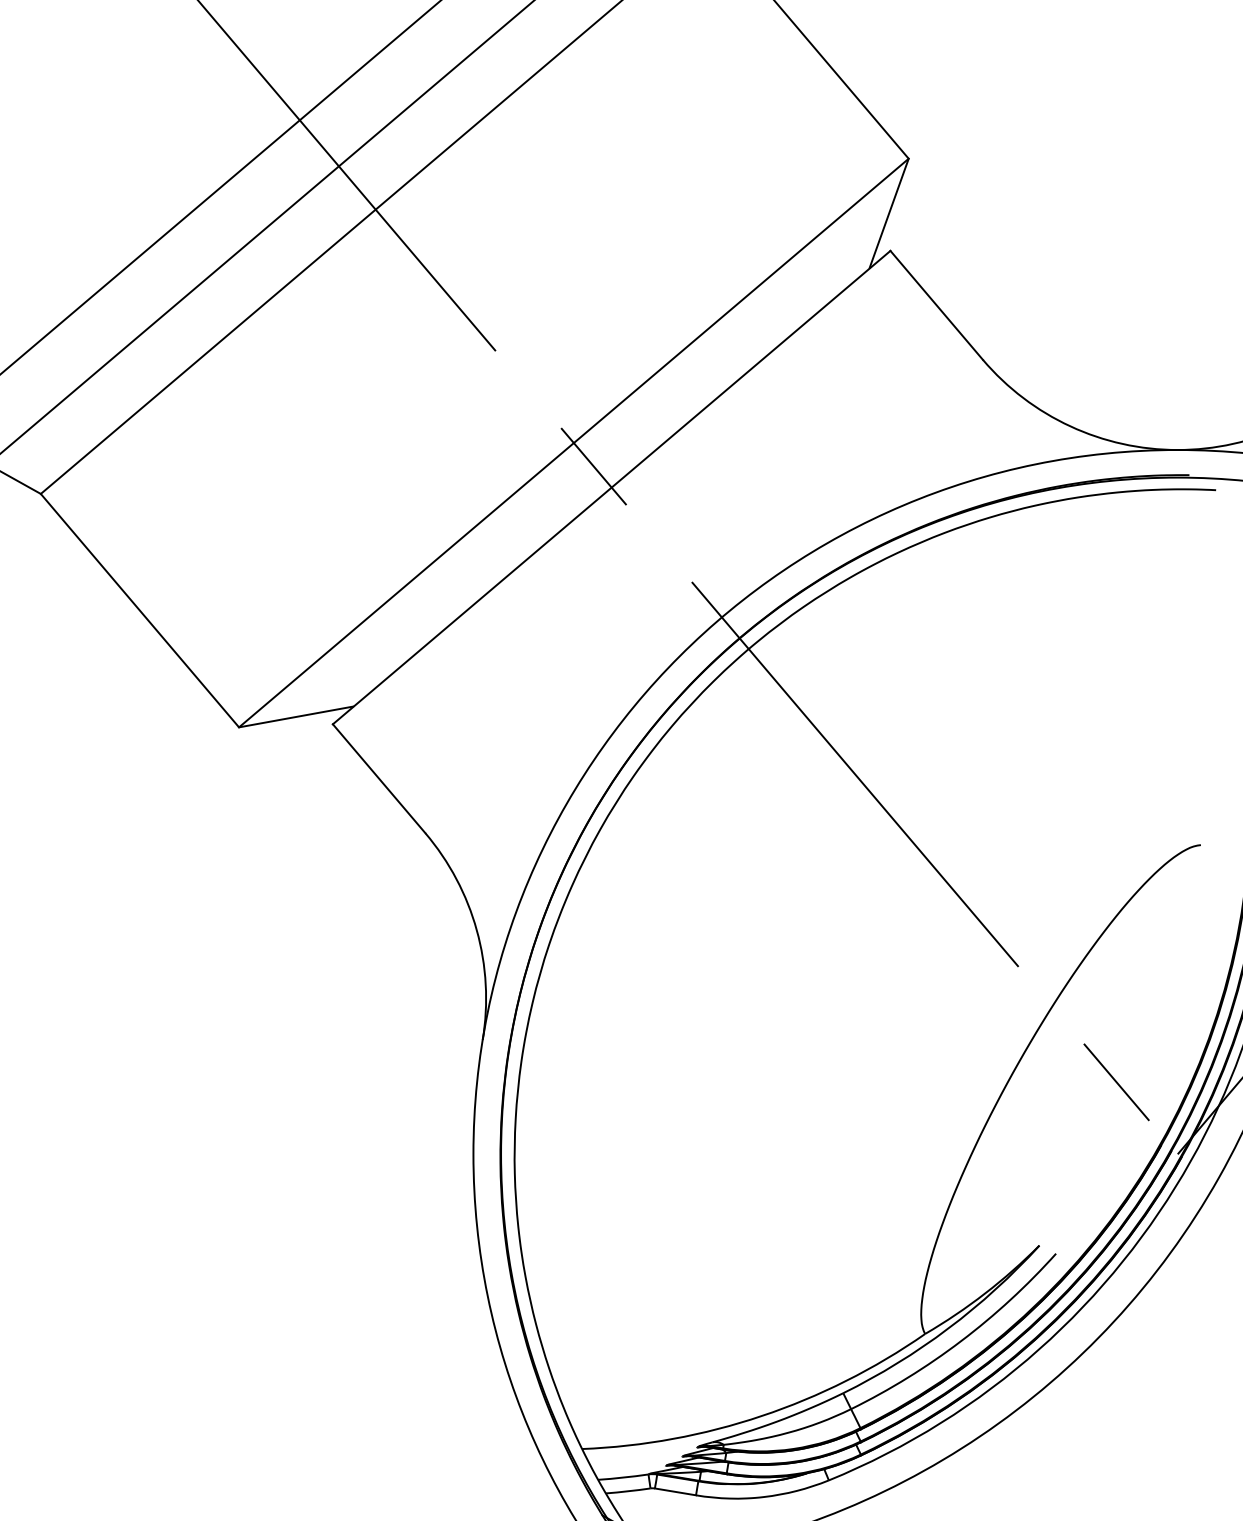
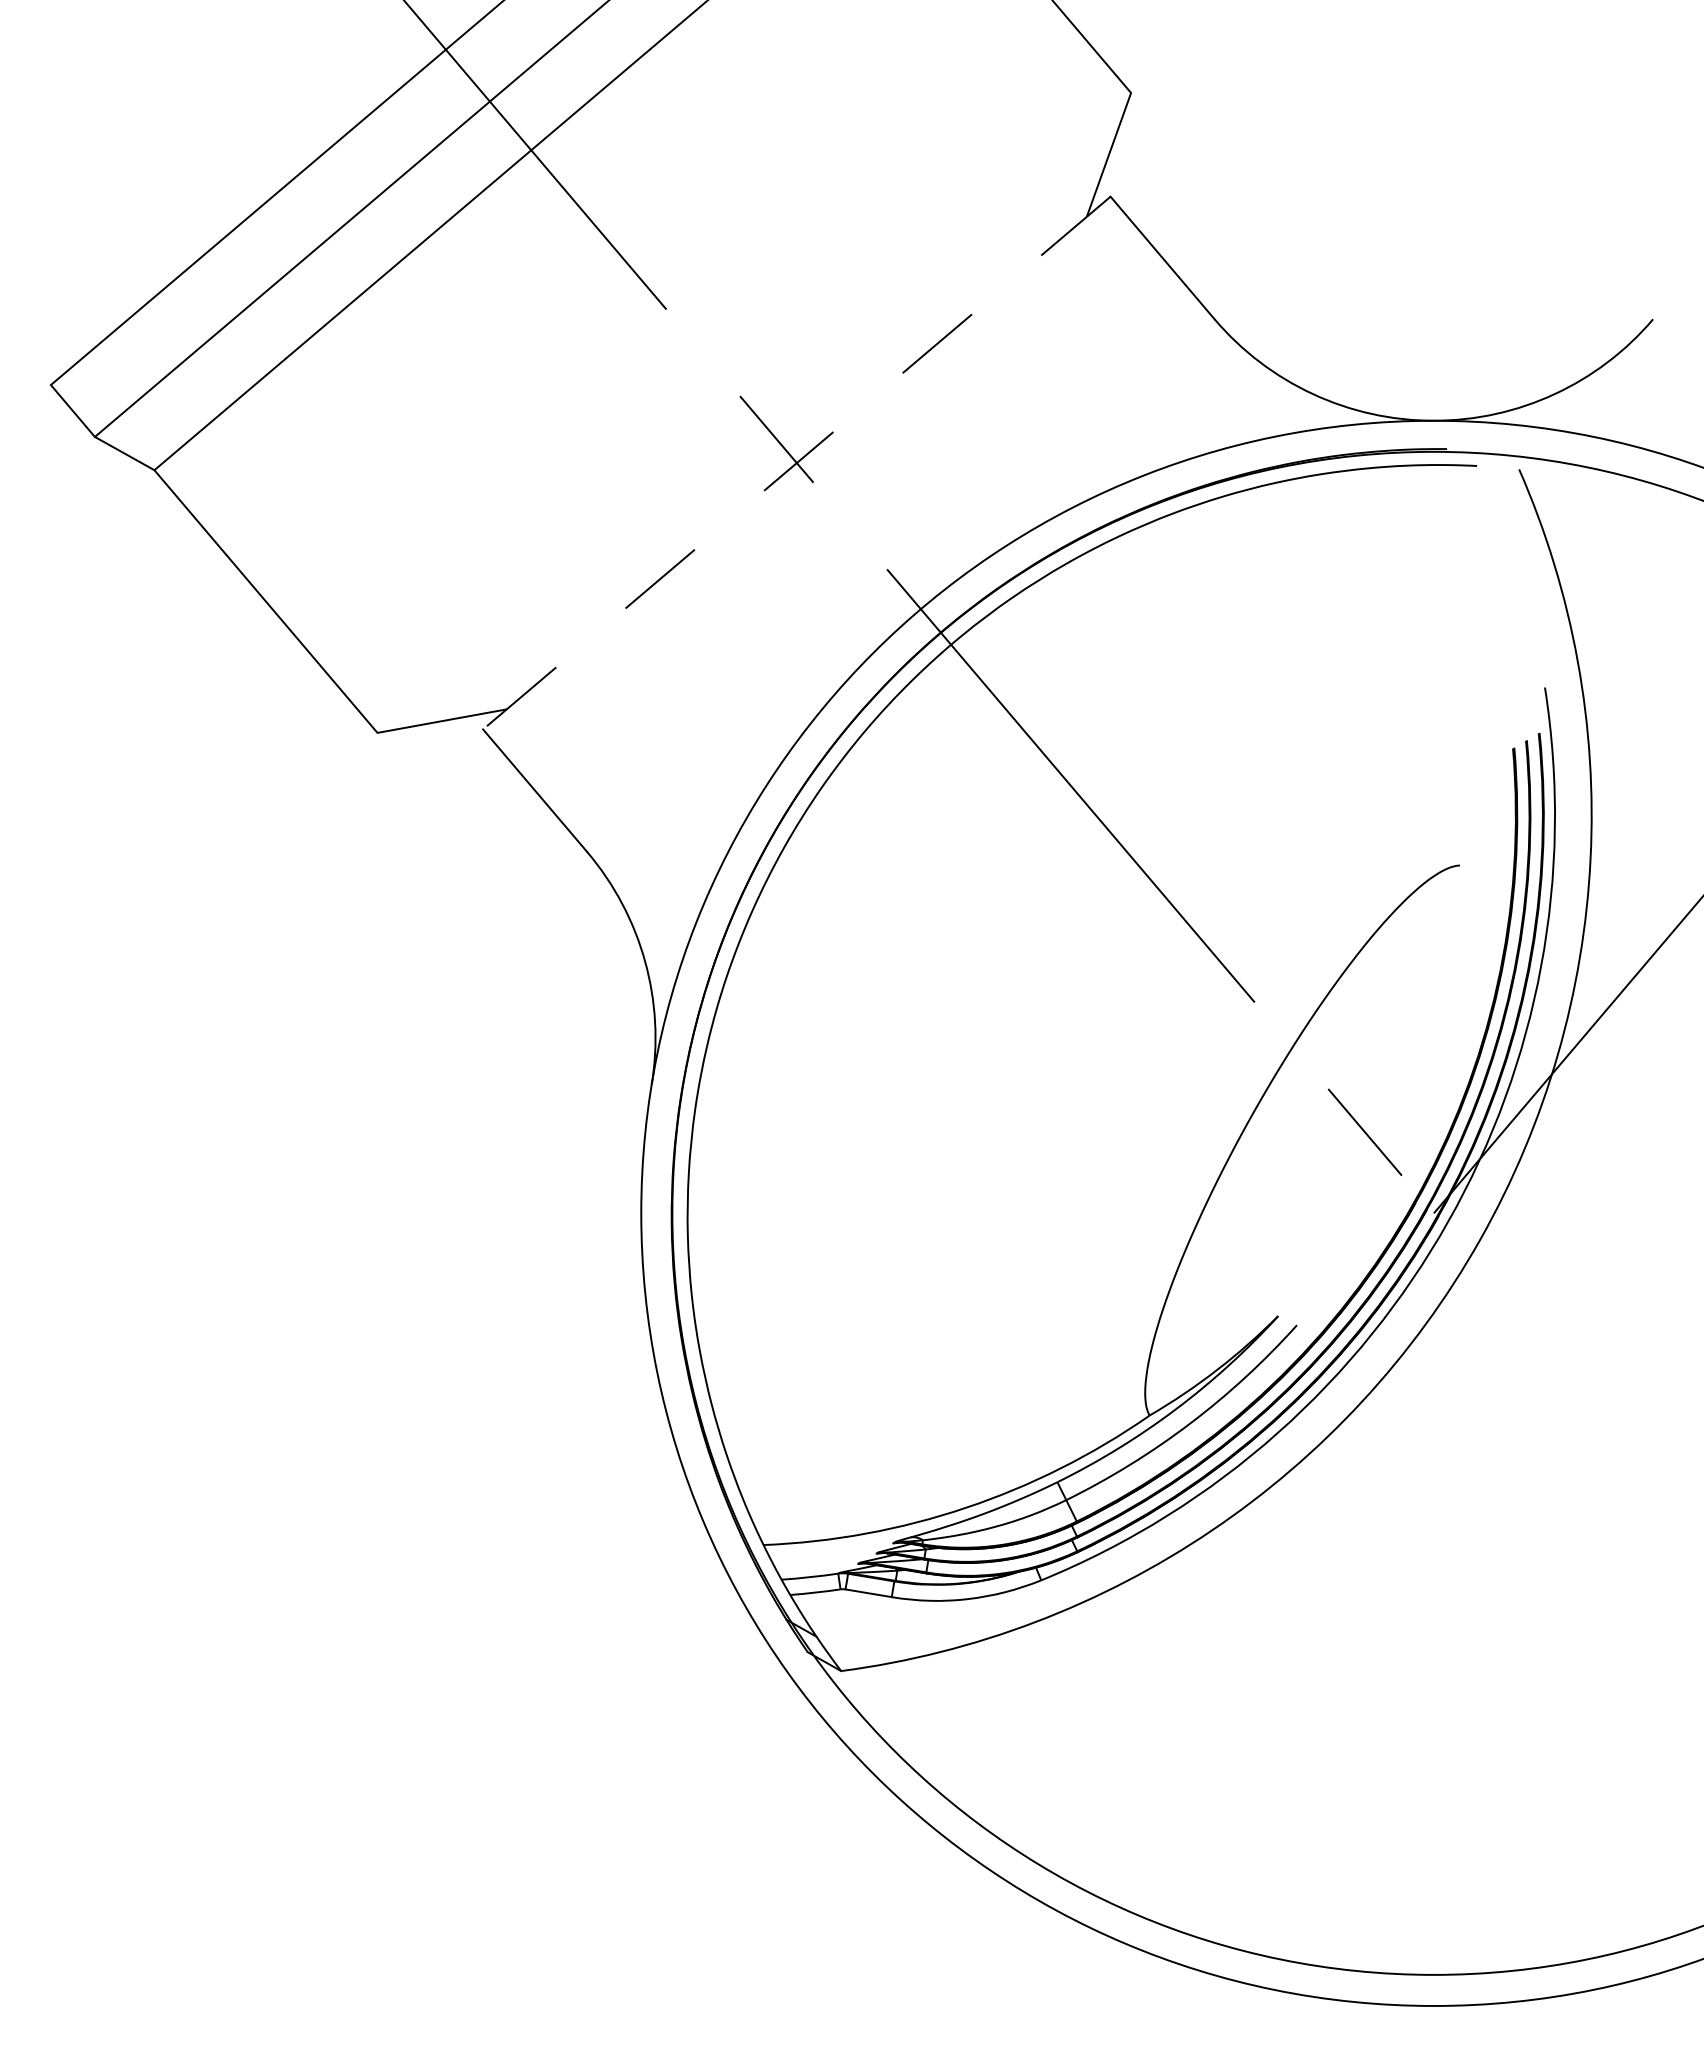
line: (574, 442) -> (754, 412), removed
line: (611, 487) -> (796, 463), solid -> dashed

